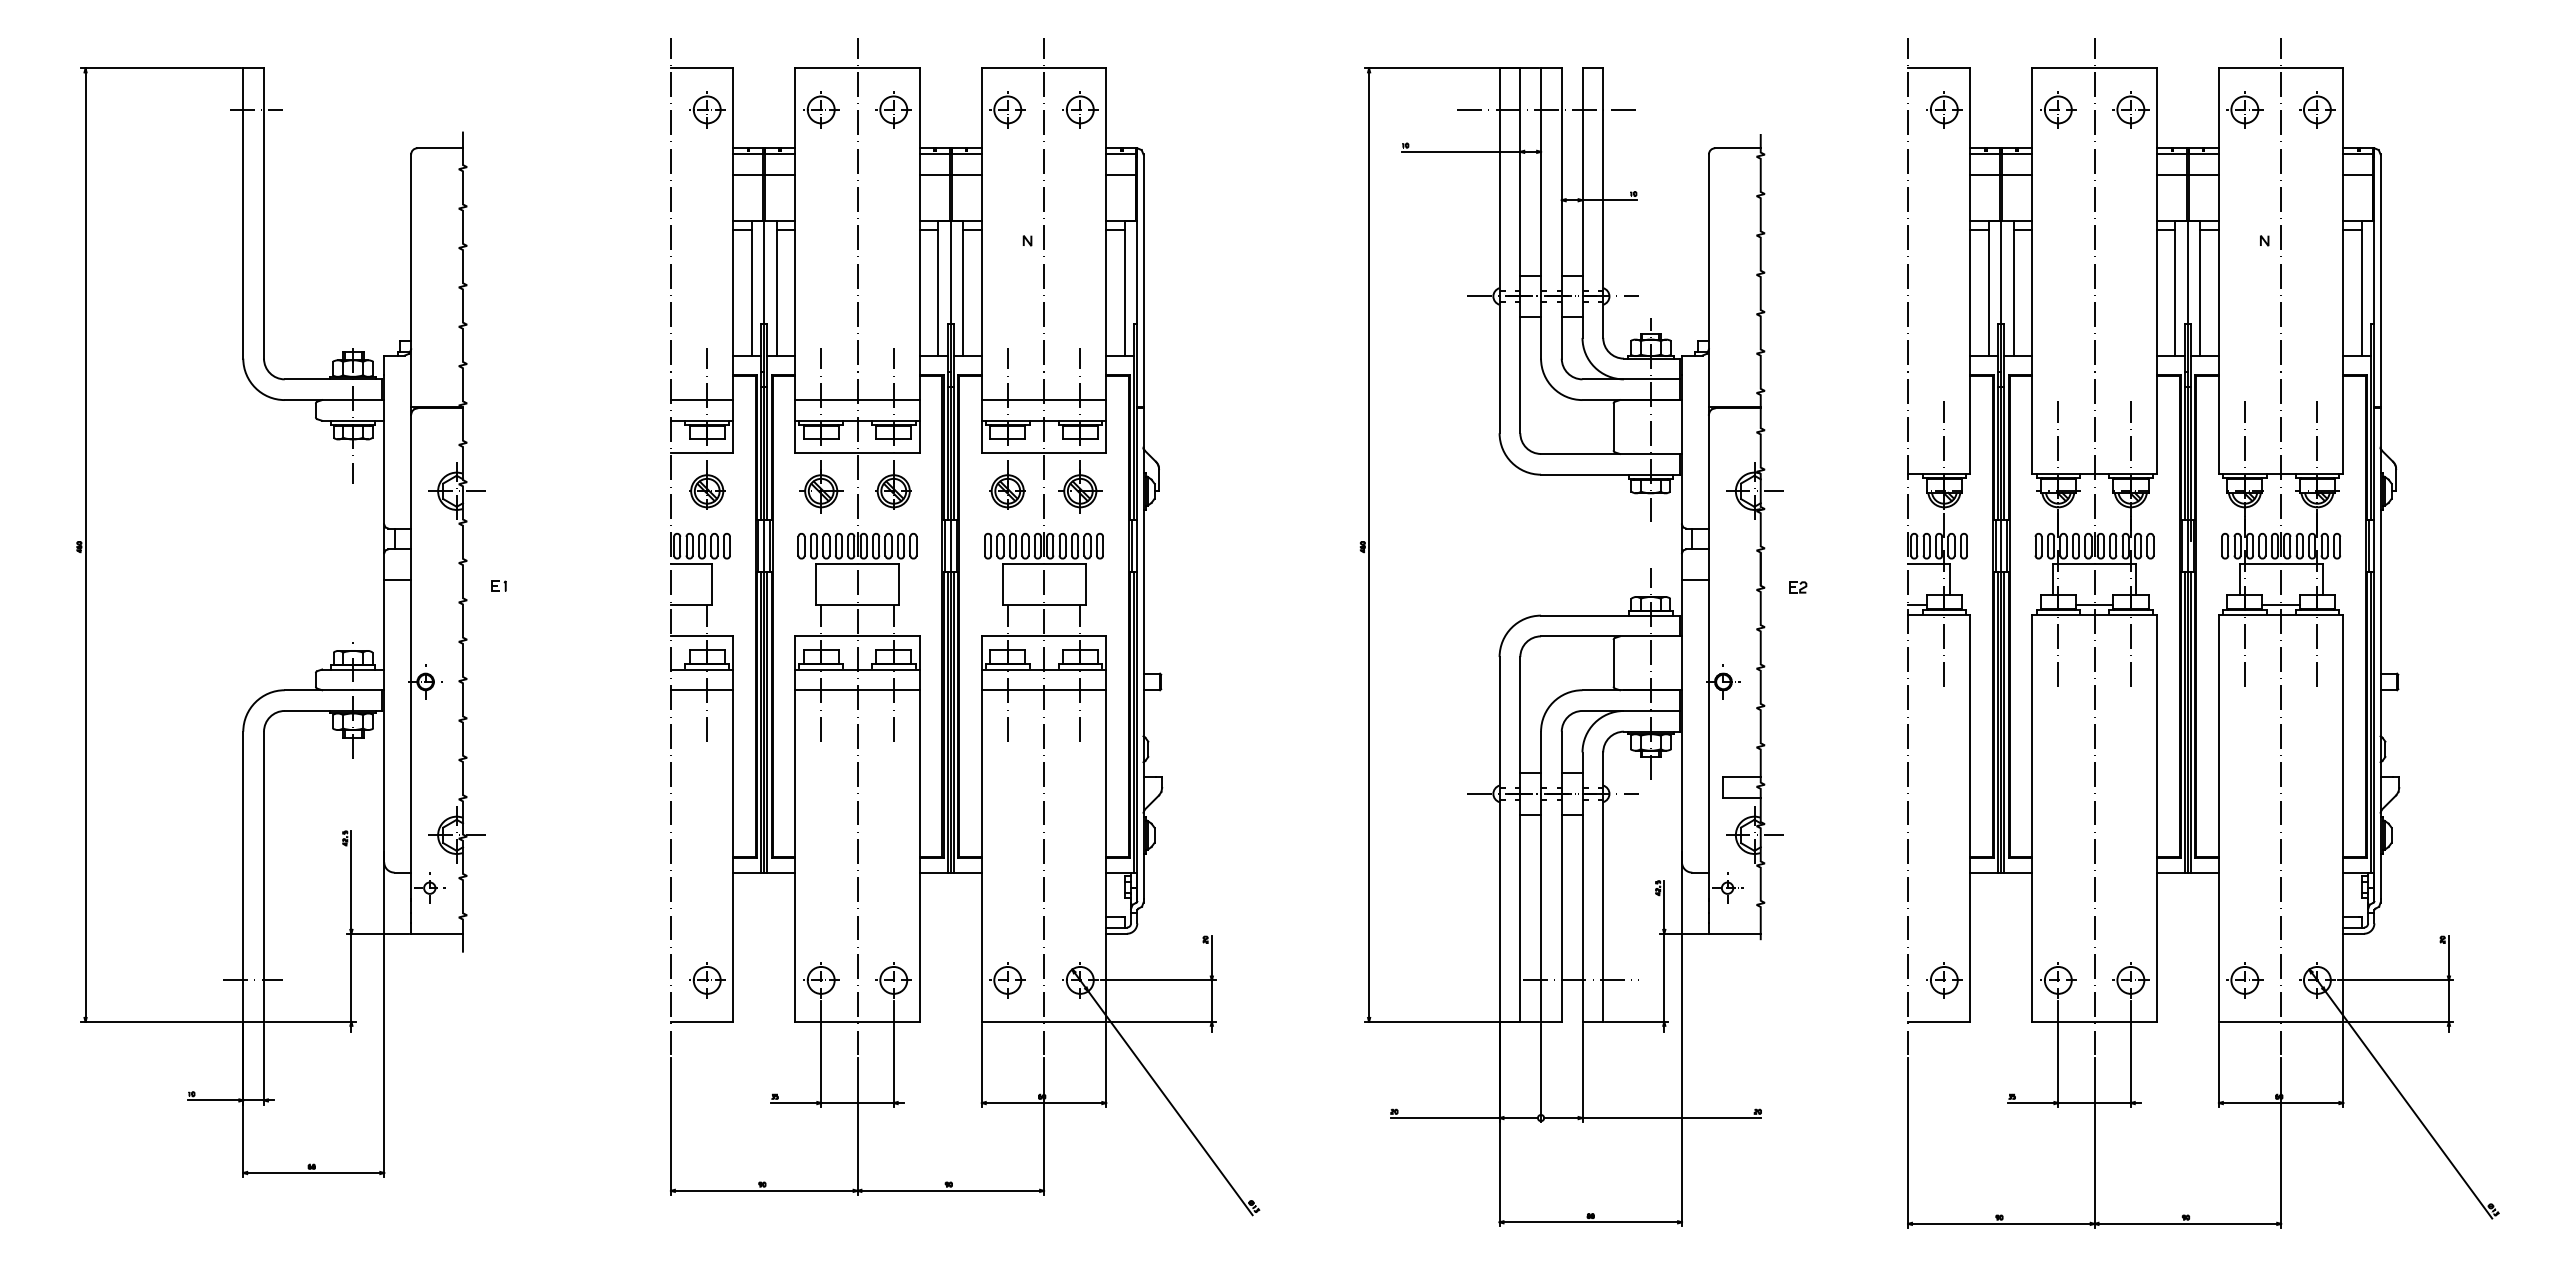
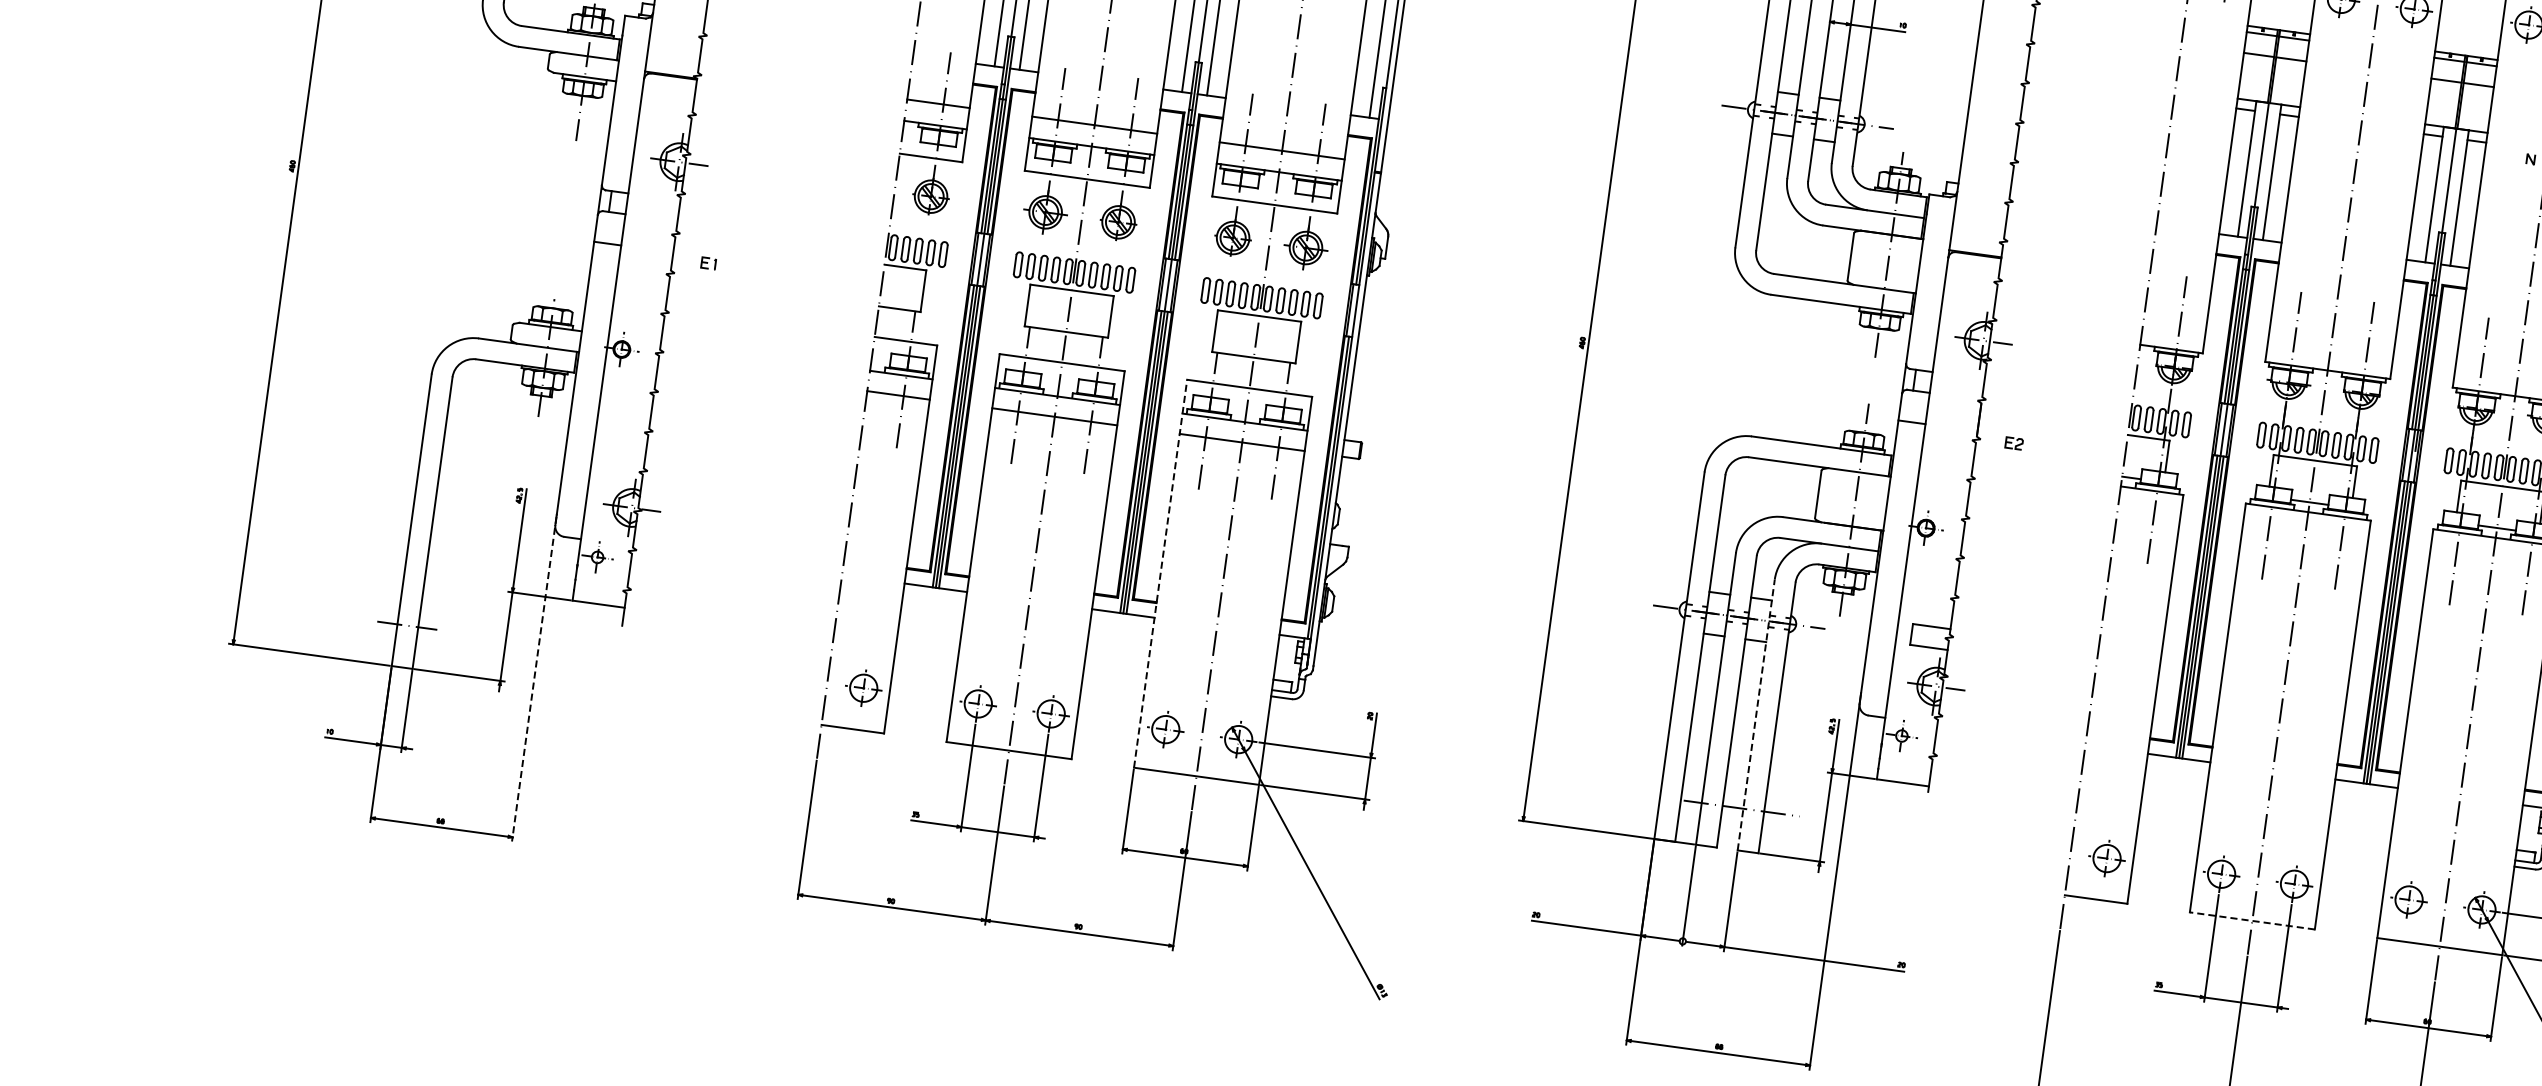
line: (981, 828) -> (1160, 573), solid -> dashed
line: (1582, 887) -> (1756, 715), solid -> dashed
line: (384, 1015) -> (534, 679), solid -> dashed
line: (2094, 1021) -> (2252, 920), solid -> dashed

